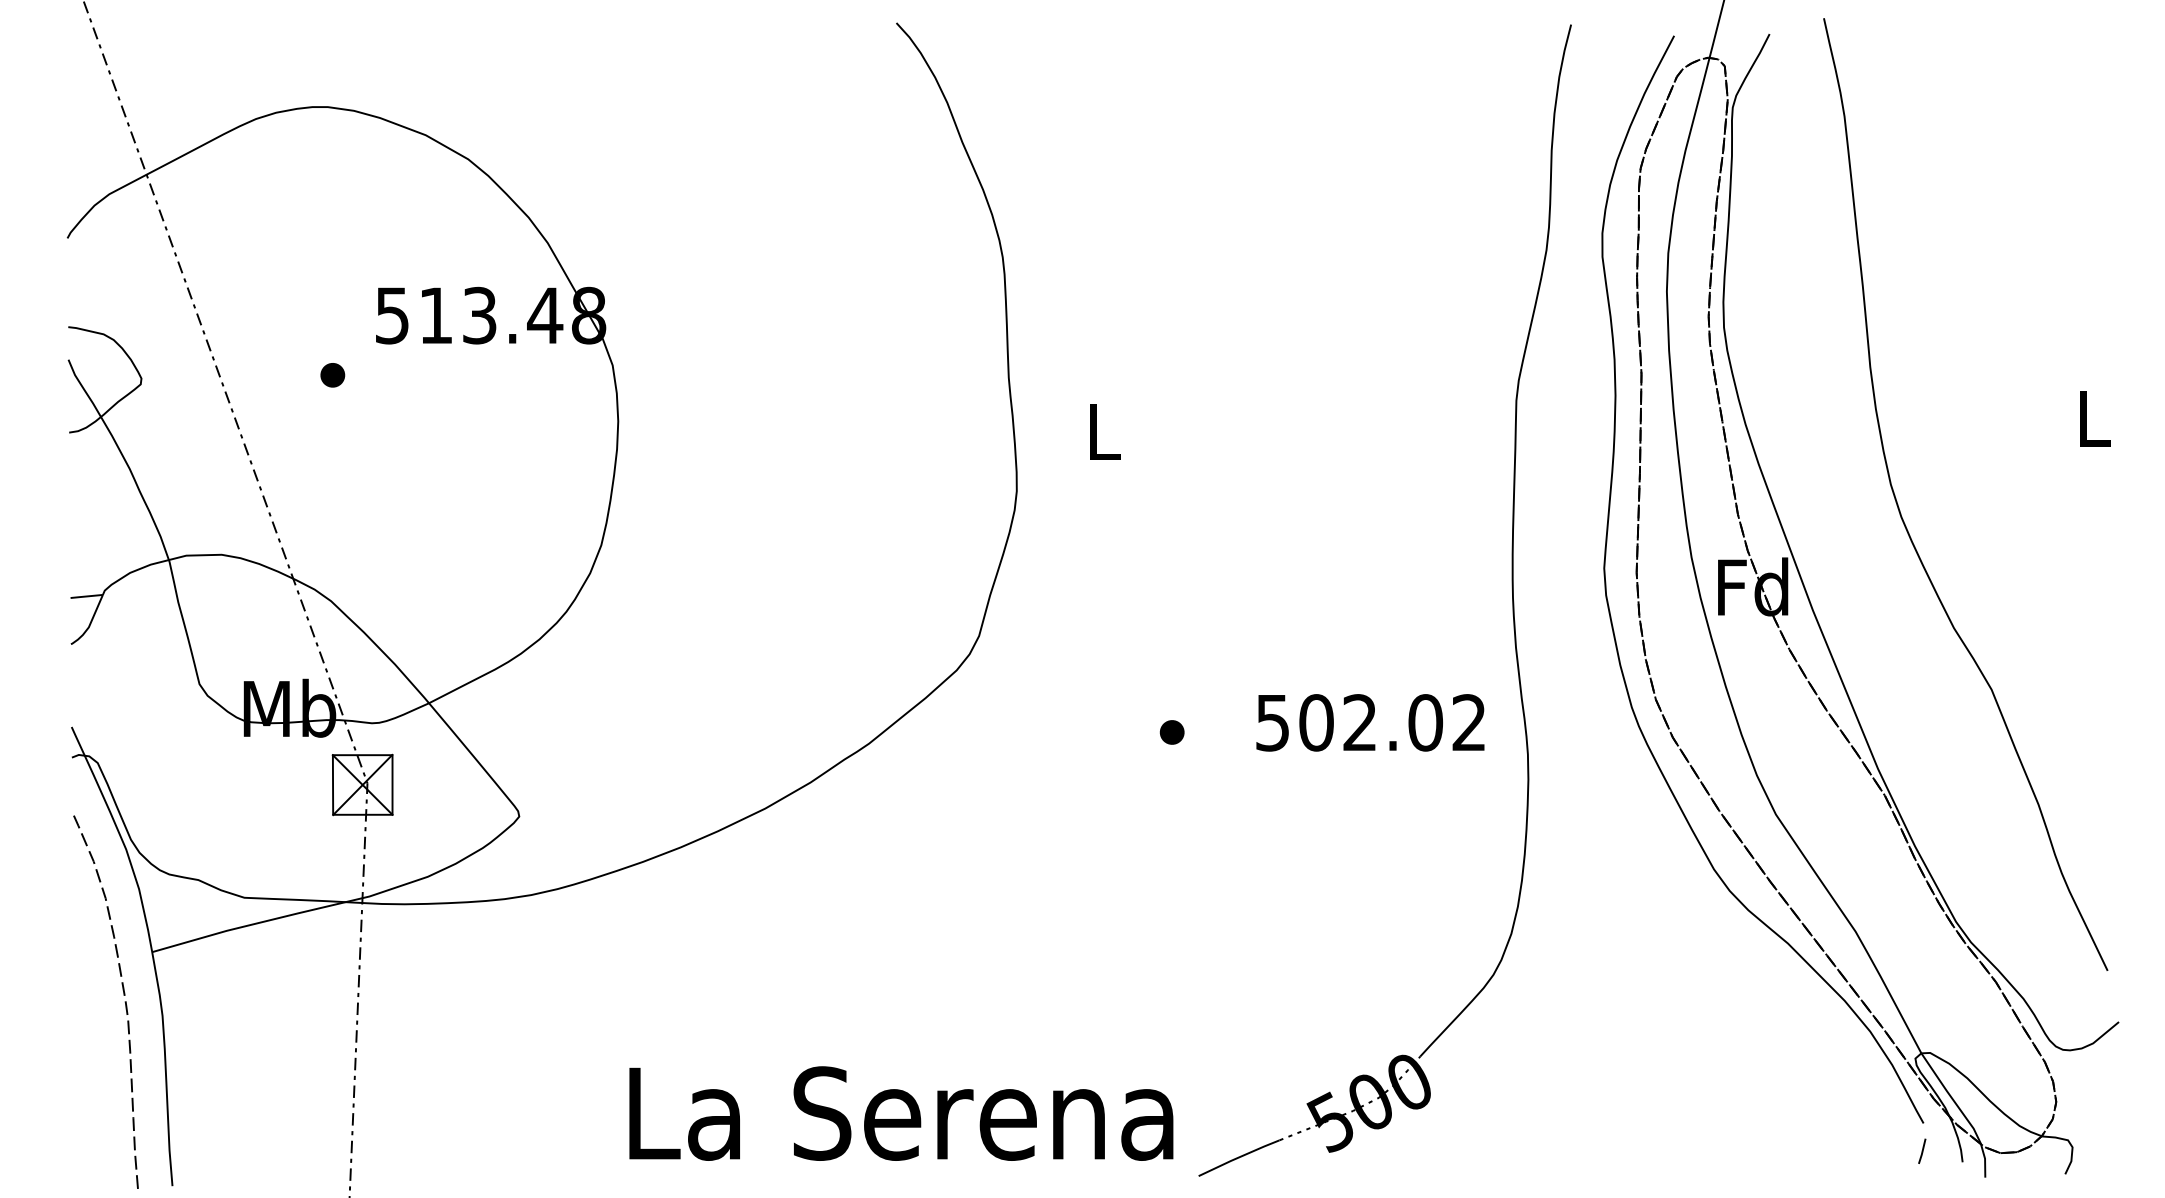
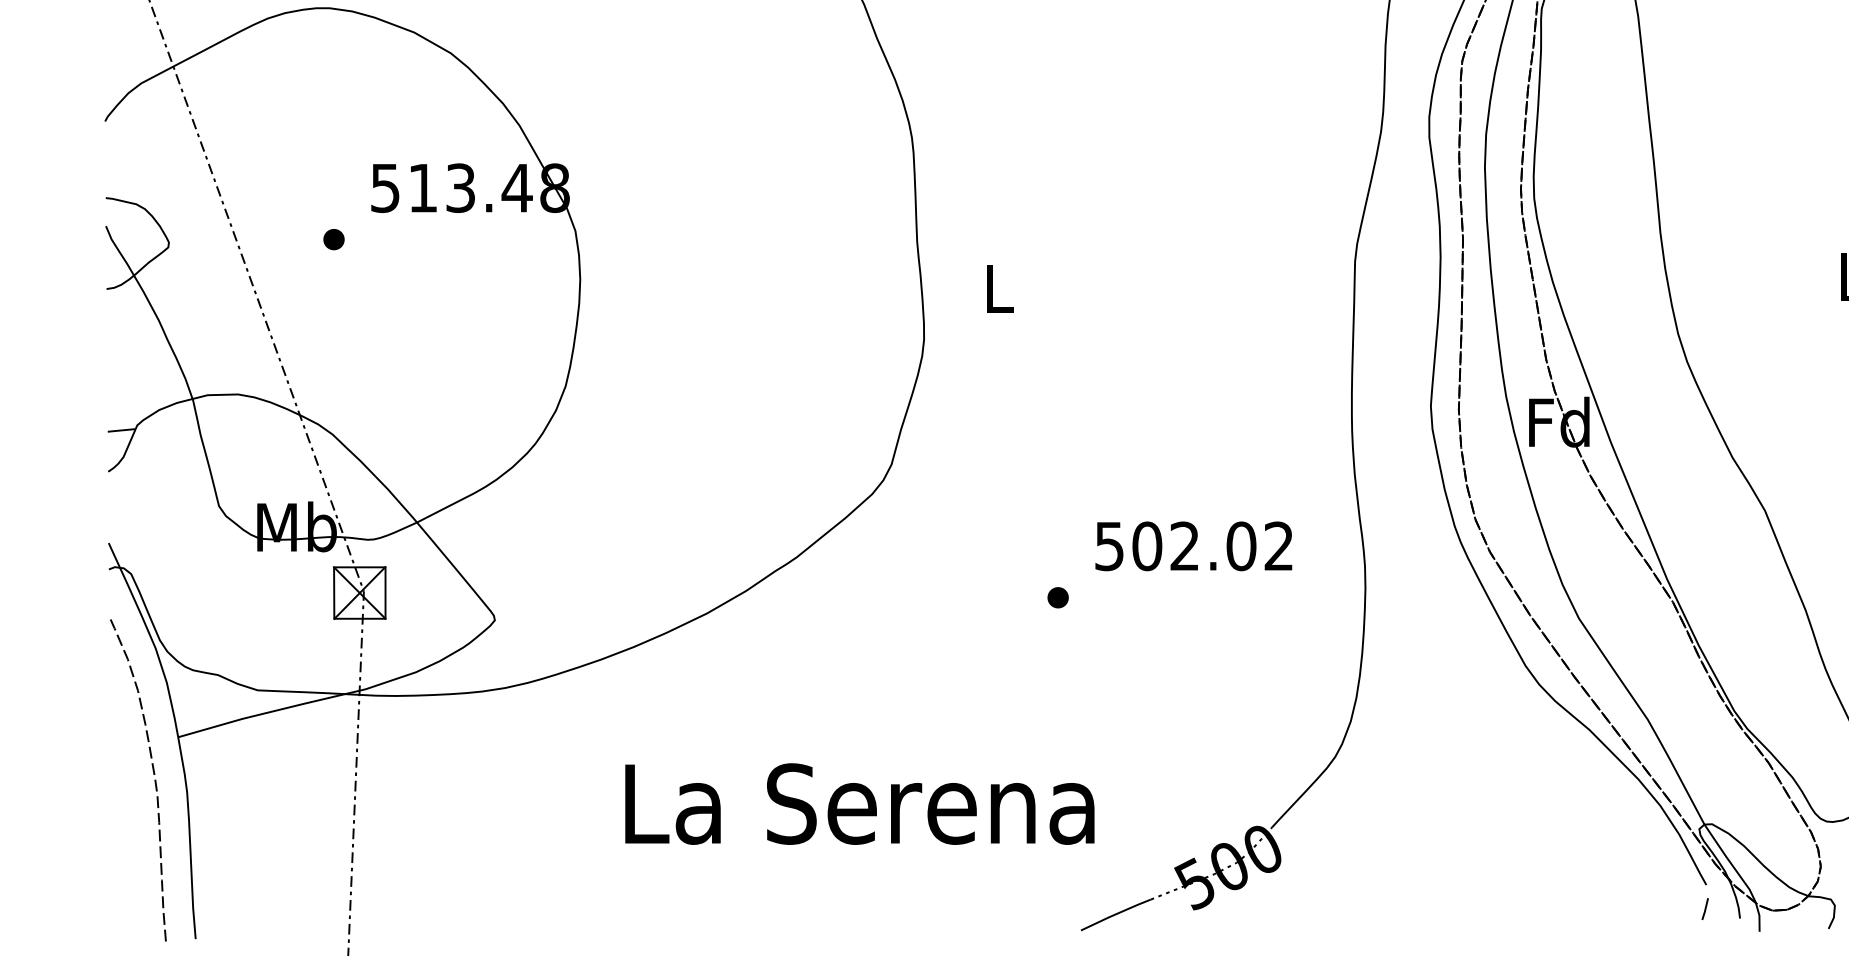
text: (1370, 722) -> (1193, 546), moved
part: (1171, 732) -> (1057, 597), moved
text: (901, 1113) -> (859, 803), moved

